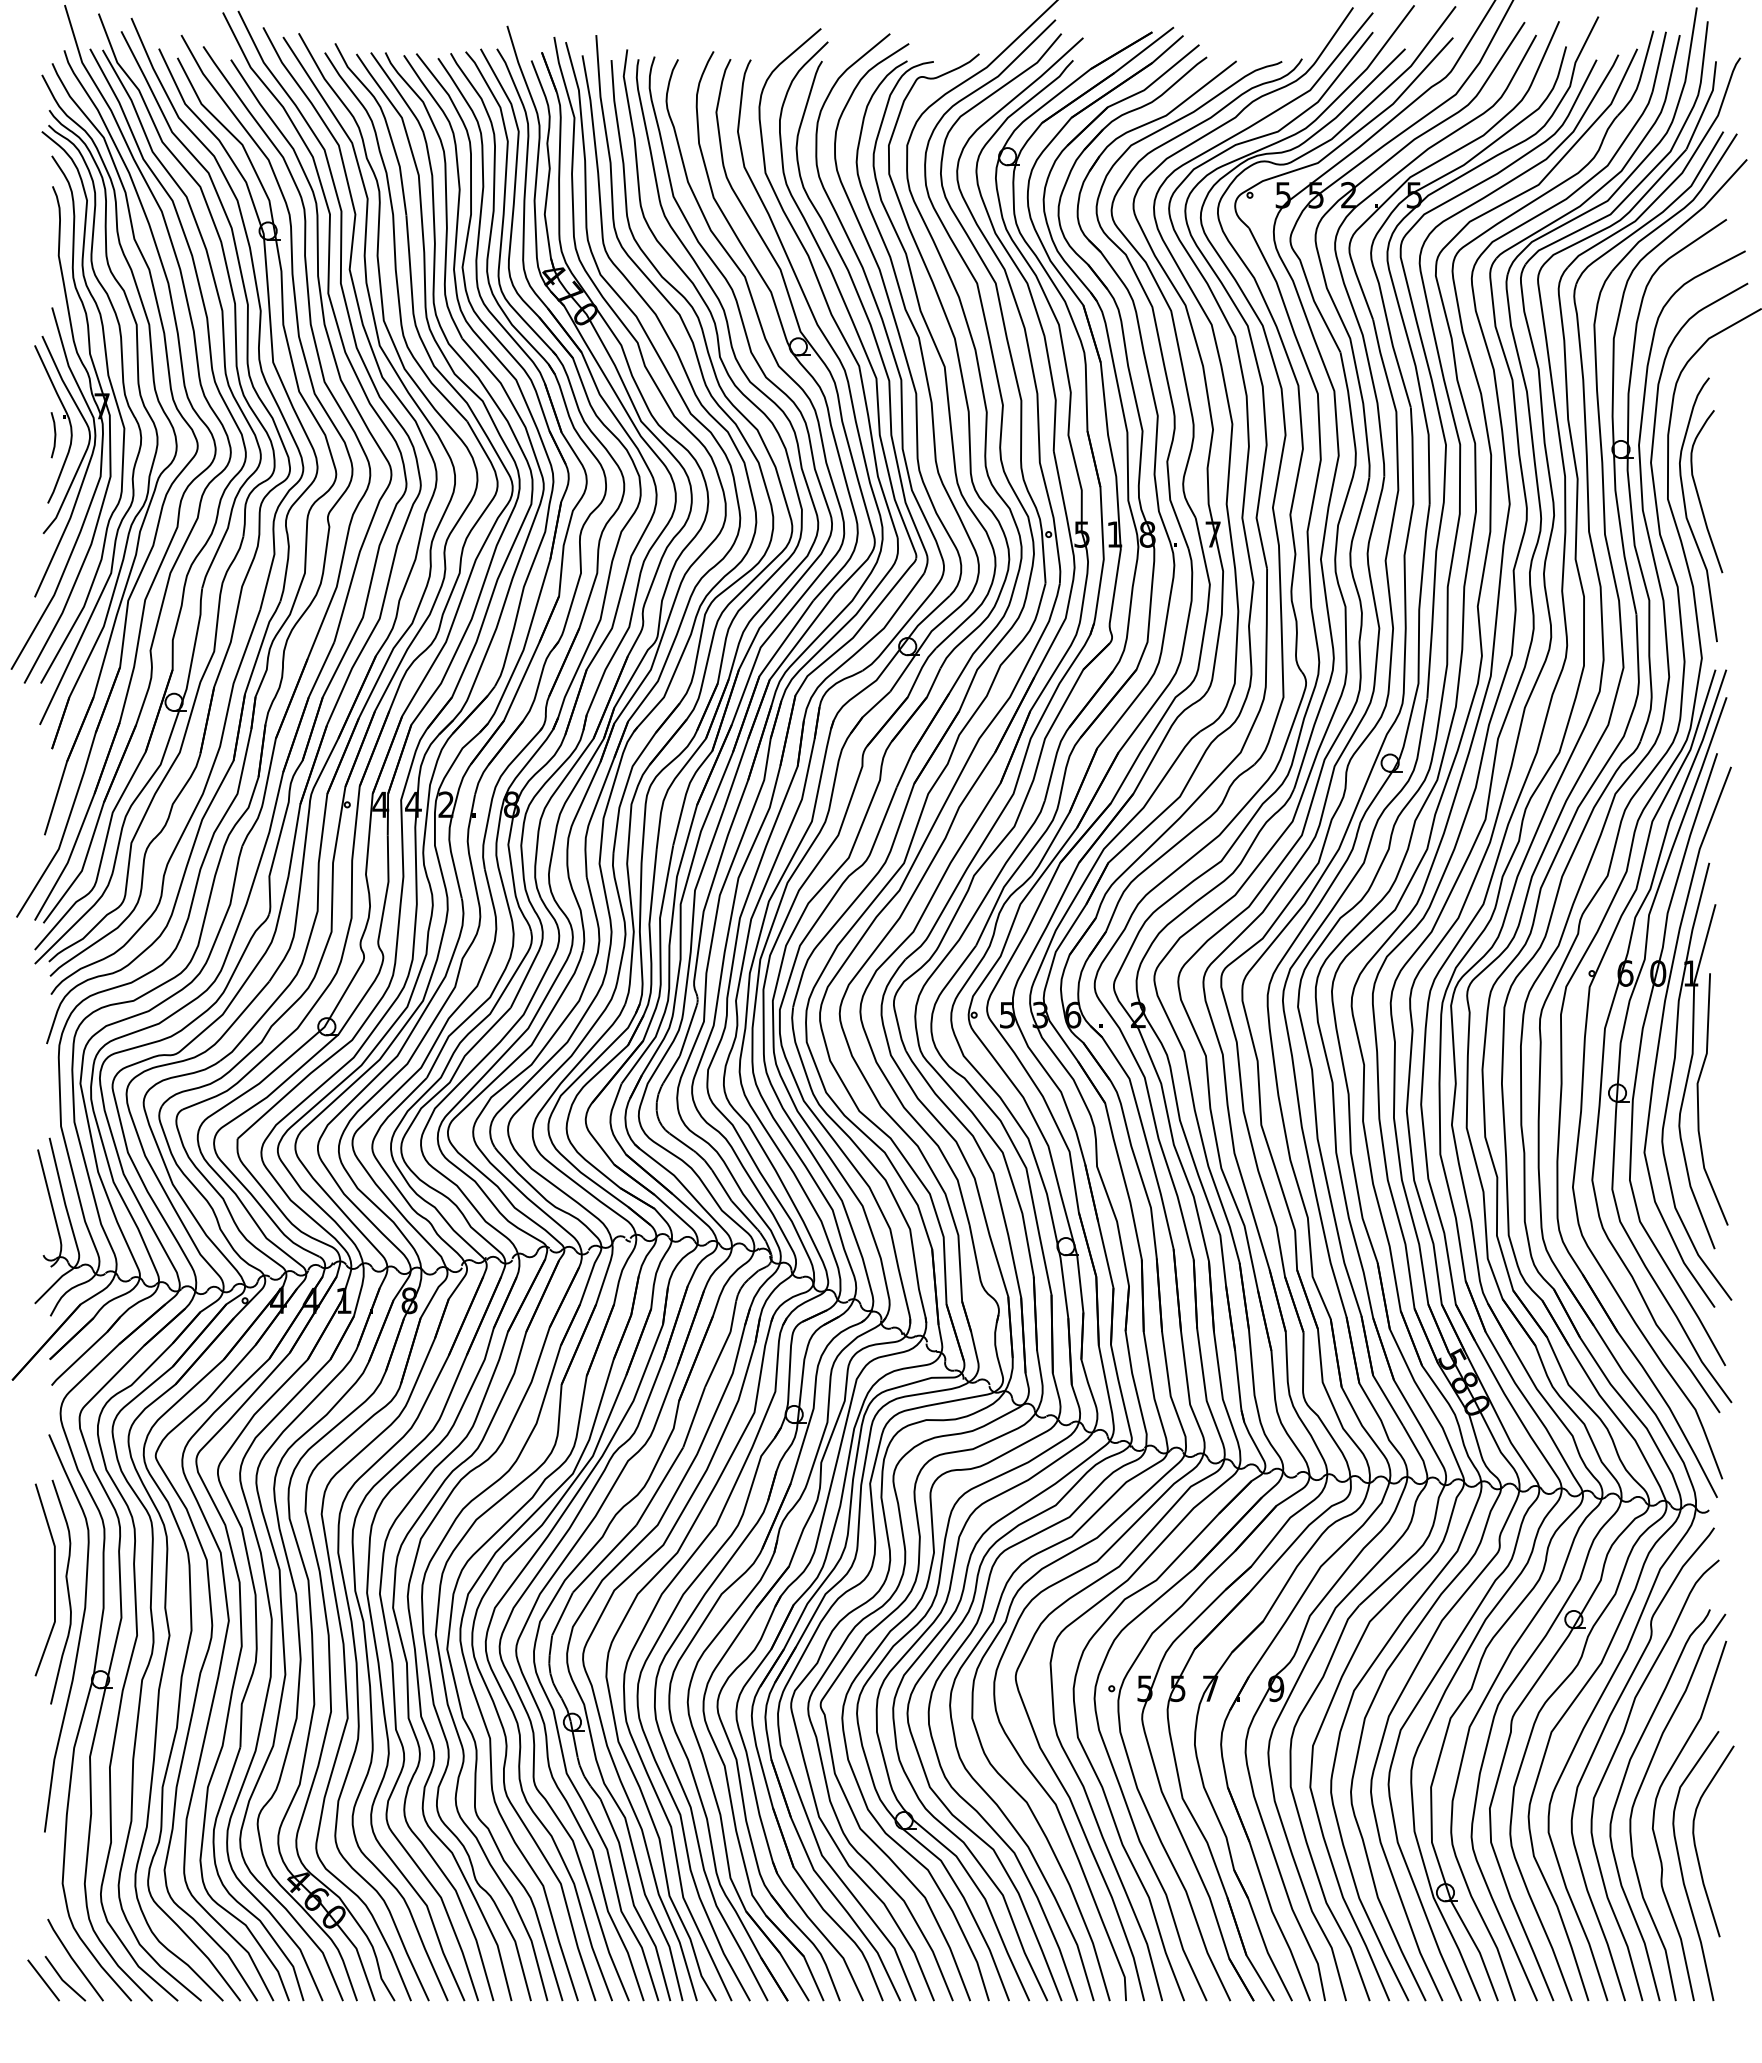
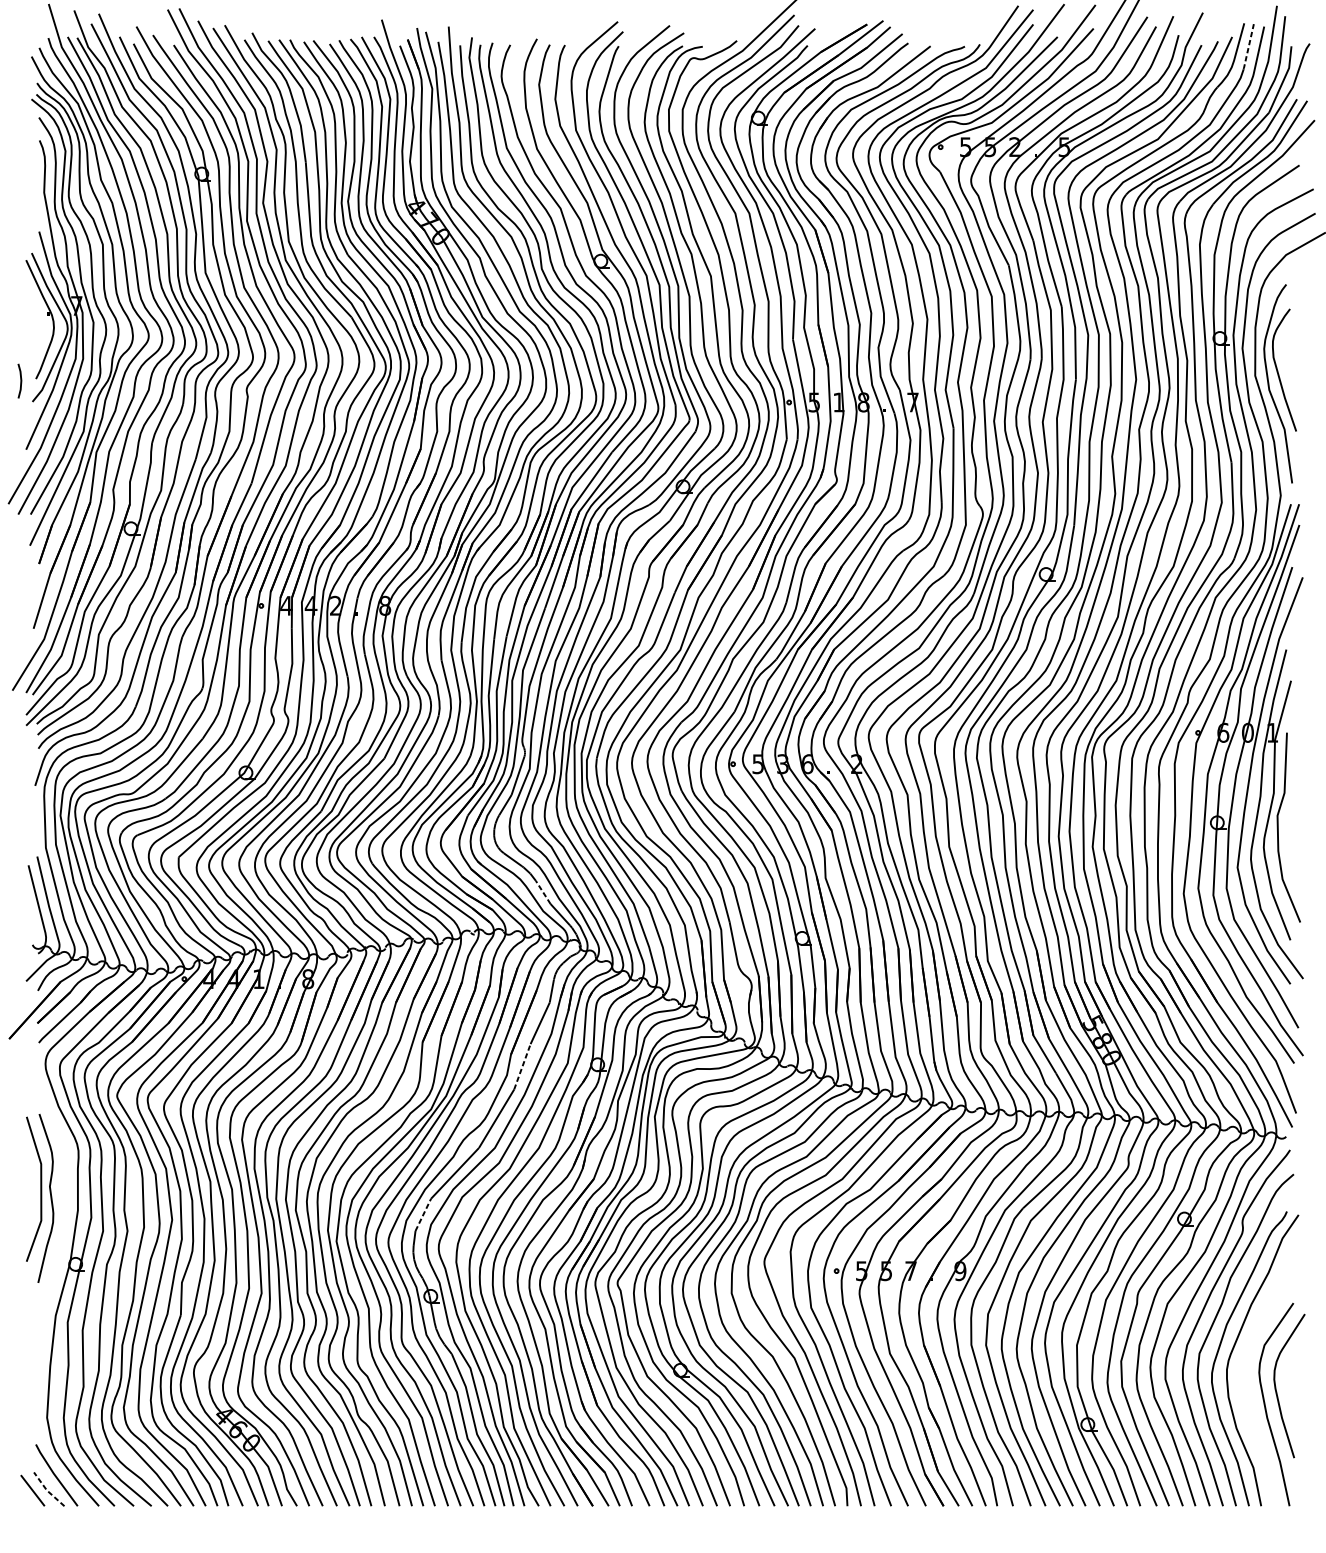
line: (1659, 62) -> (1248, 47), solid -> dashed
line: (54, 435) -> (20, 381), moved
line: (721, 1185) -> (542, 892), solid -> dashed
line: (694, 1416) -> (522, 1066), solid -> dashed
line: (562, 1614) -> (423, 1215), solid -> dashed
curve: (79, 1633) -> (59, 1229), removed
curve: (1654, 1820) -> (1245, 1370), removed
line: (62, 1980) -> (46, 1490), solid -> dashed

